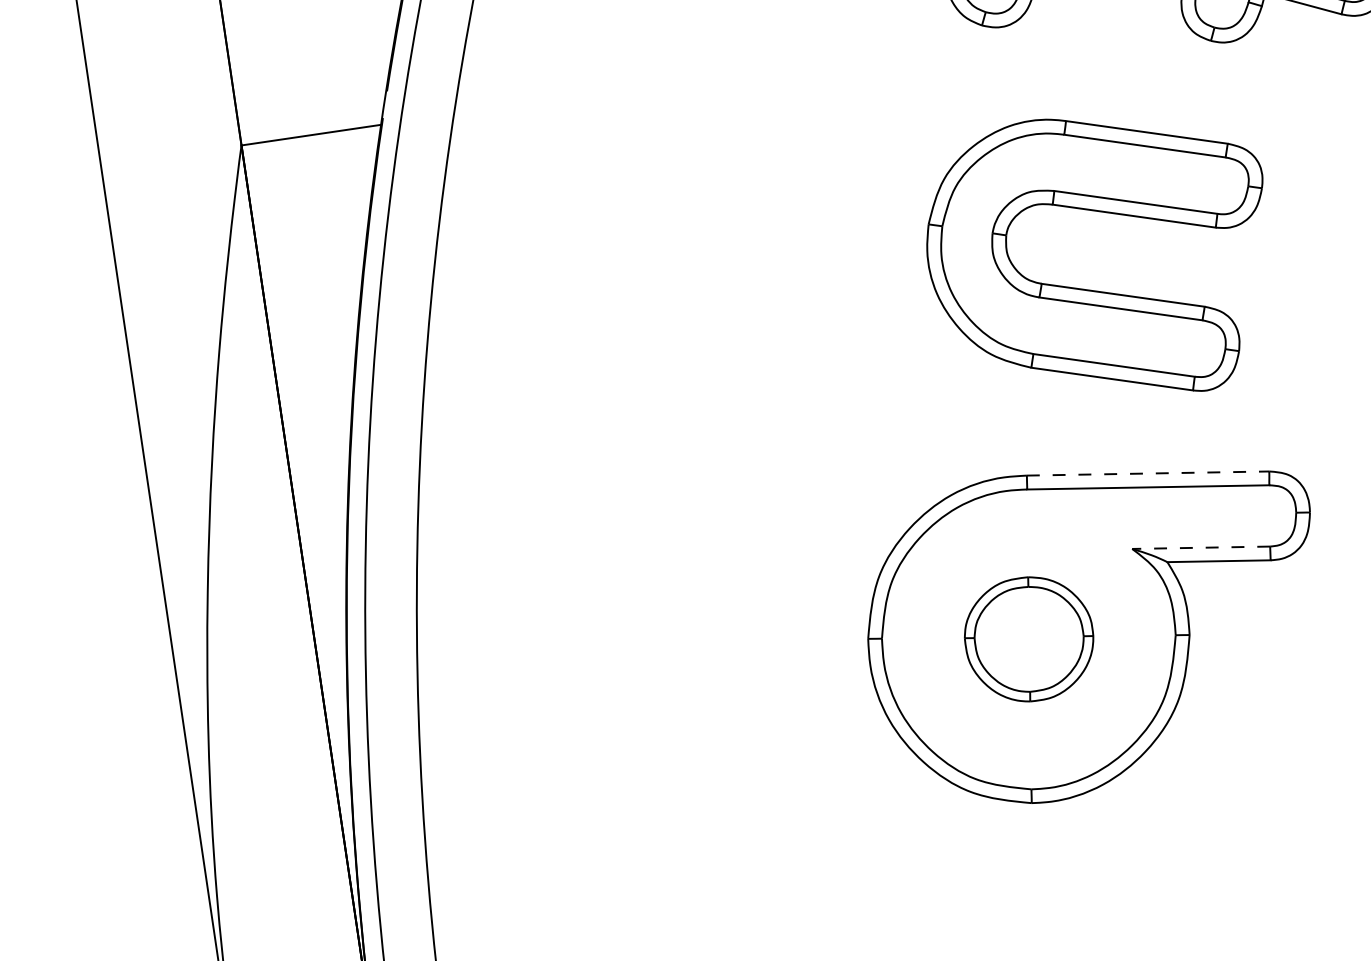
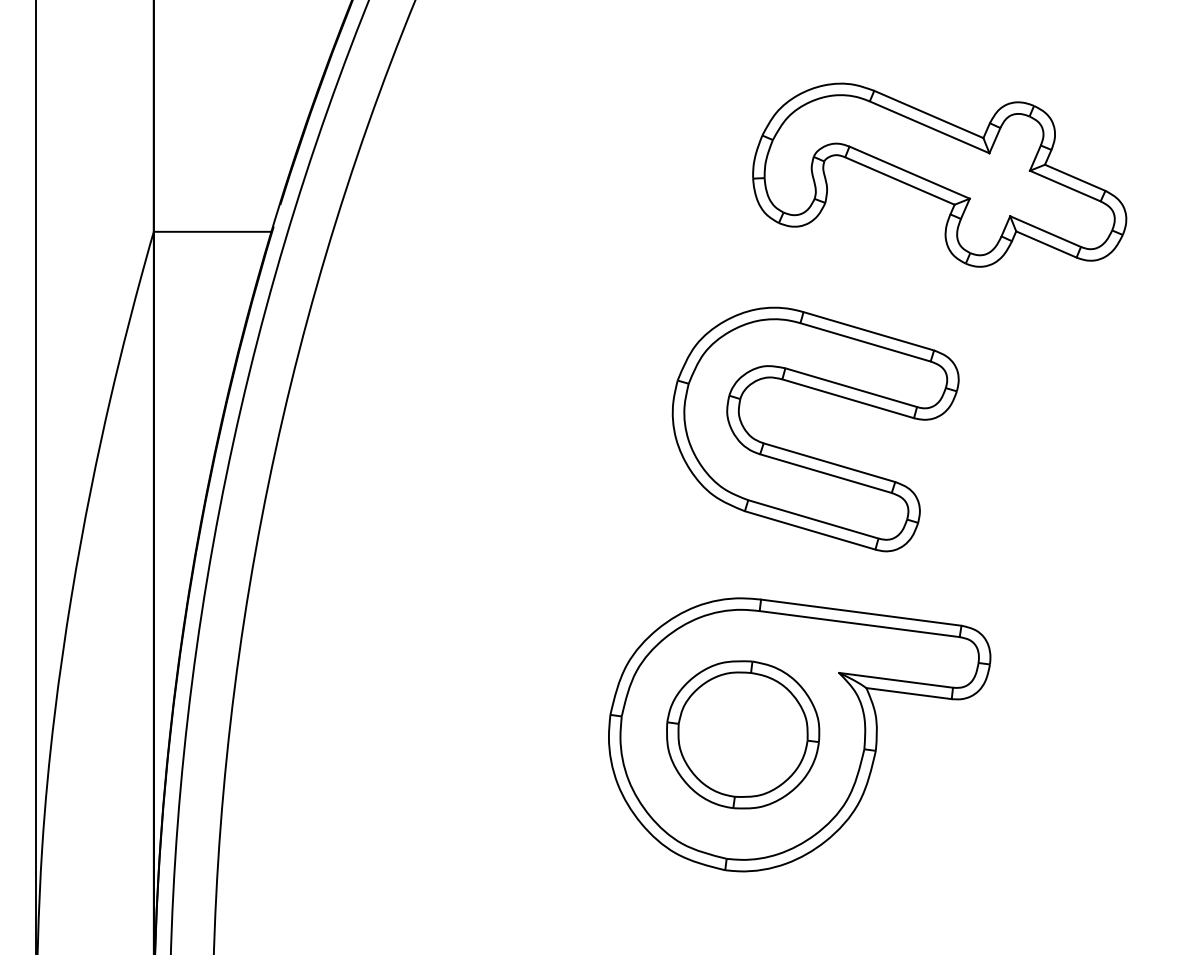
part: (1098, 290) -> (809, 455), moved
line: (1148, 473) -> (861, 612), dashed -> solid
line: (1200, 548) -> (895, 680), dashed -> solid
part: (1029, 638) -> (743, 734), size x1.43

